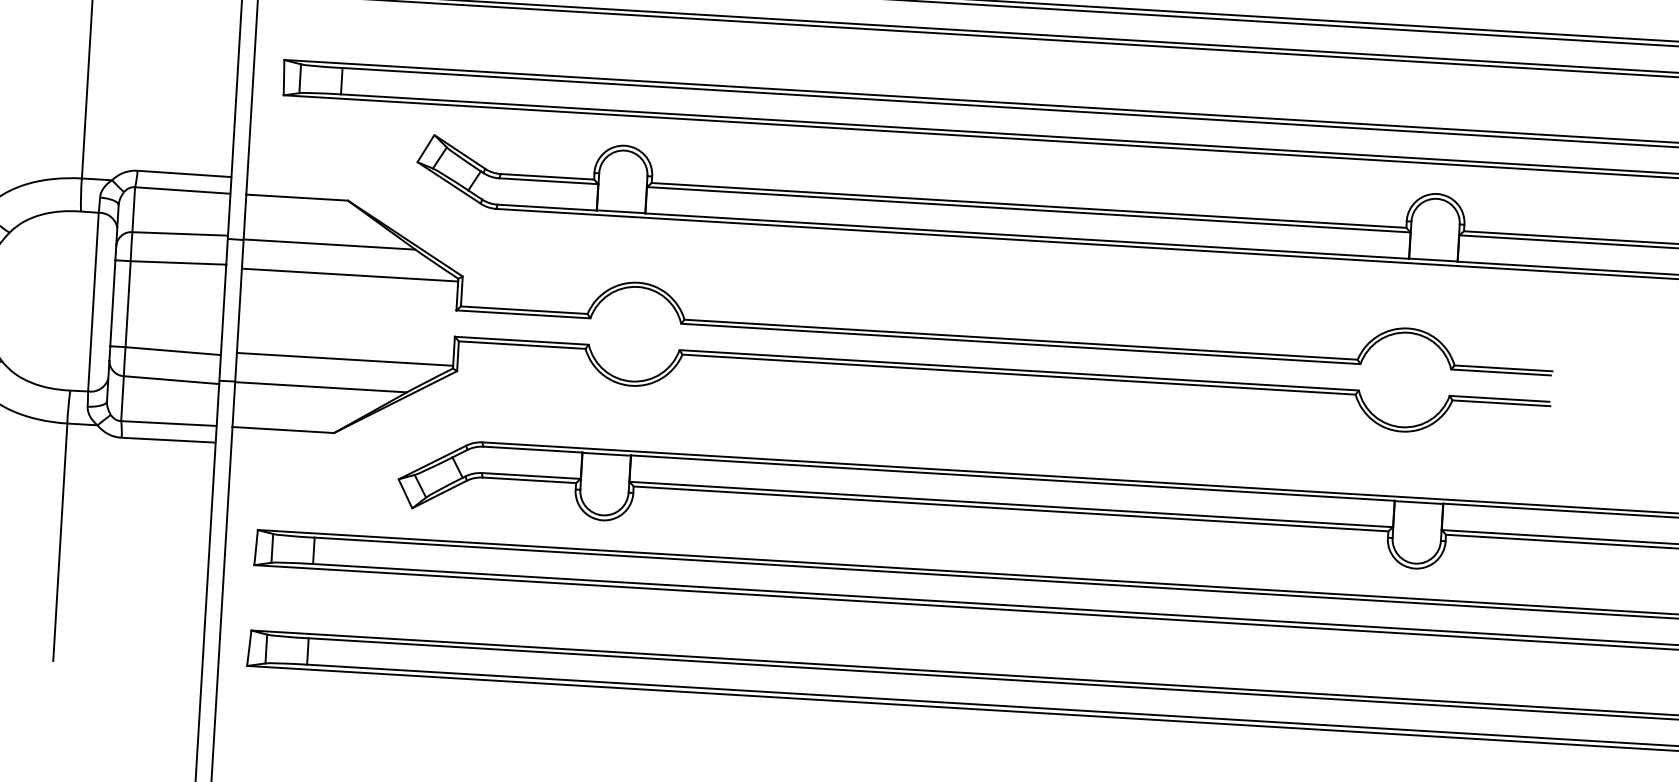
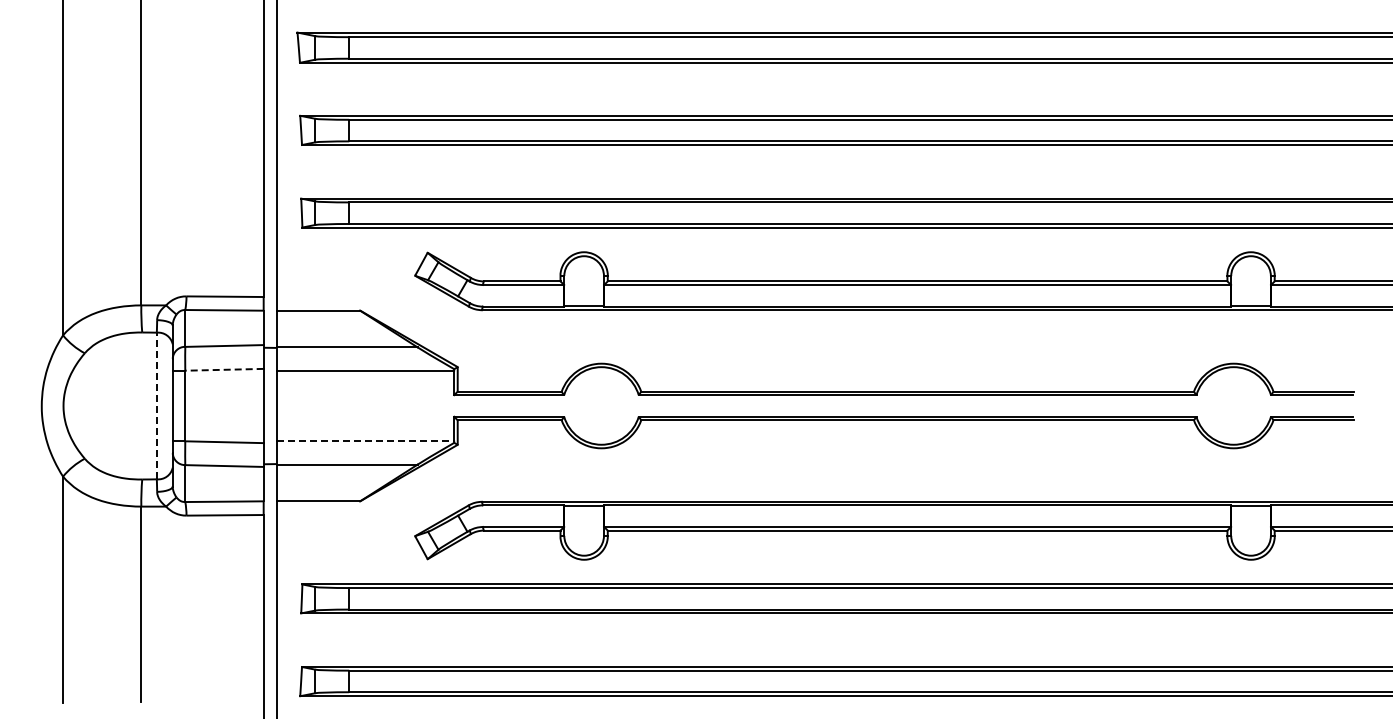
line: (178, 262) -> (224, 369), solid -> dashed
line: (93, 301) -> (156, 405), solid -> dashed
line: (345, 359) -> (365, 440), solid -> dashed

